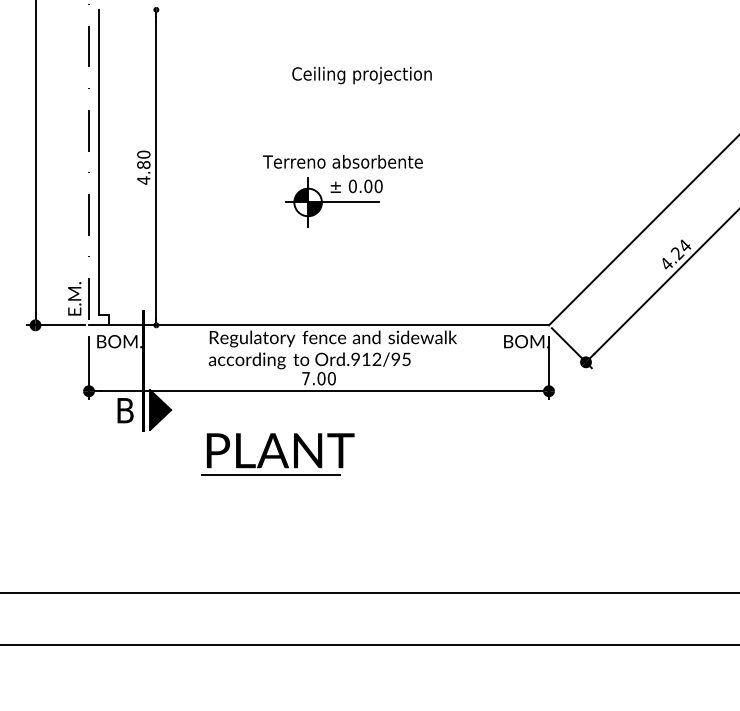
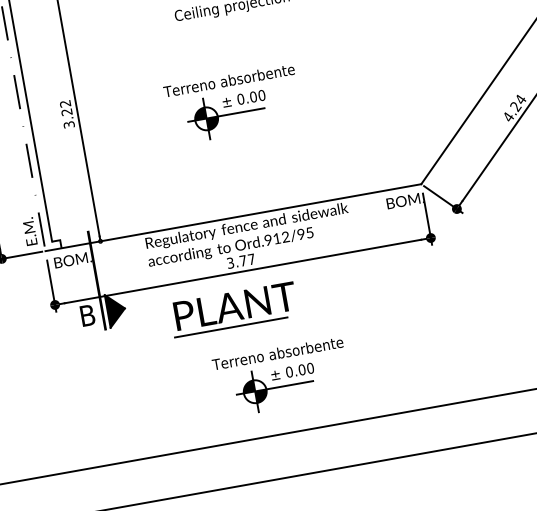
text: (143, 167) -> (67, 114), 4.80 -> 3.22
text: (318, 378) -> (240, 261), 7.00 -> 3.77
part: (277, 454) -> (233, 309), moved
part: (342, 524) -> (281, 376), added

